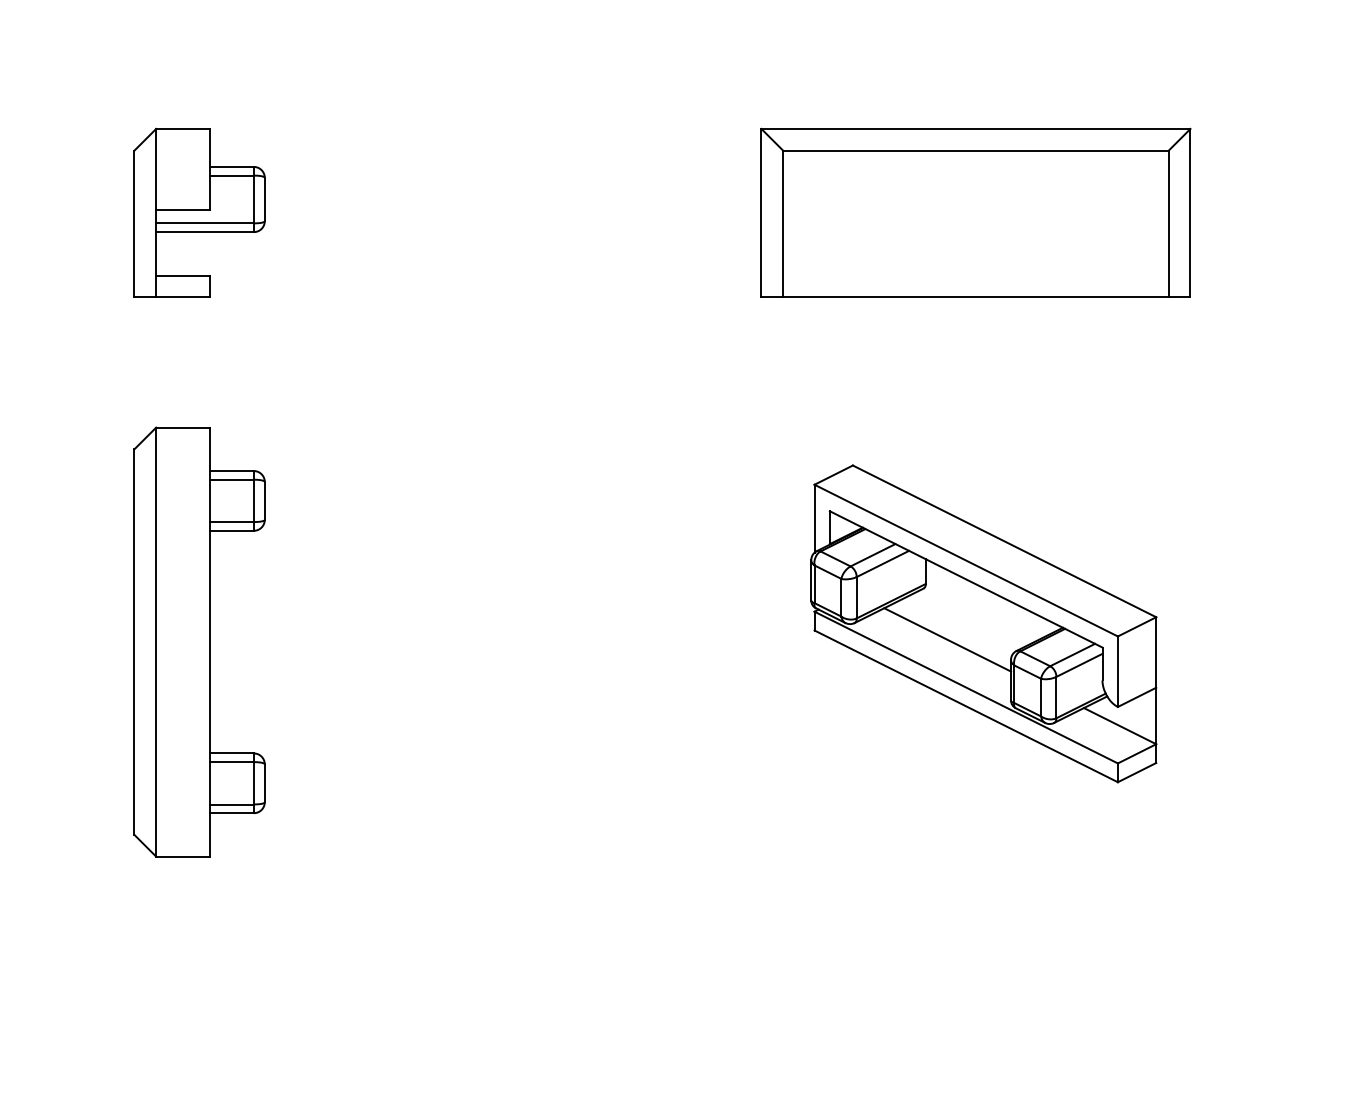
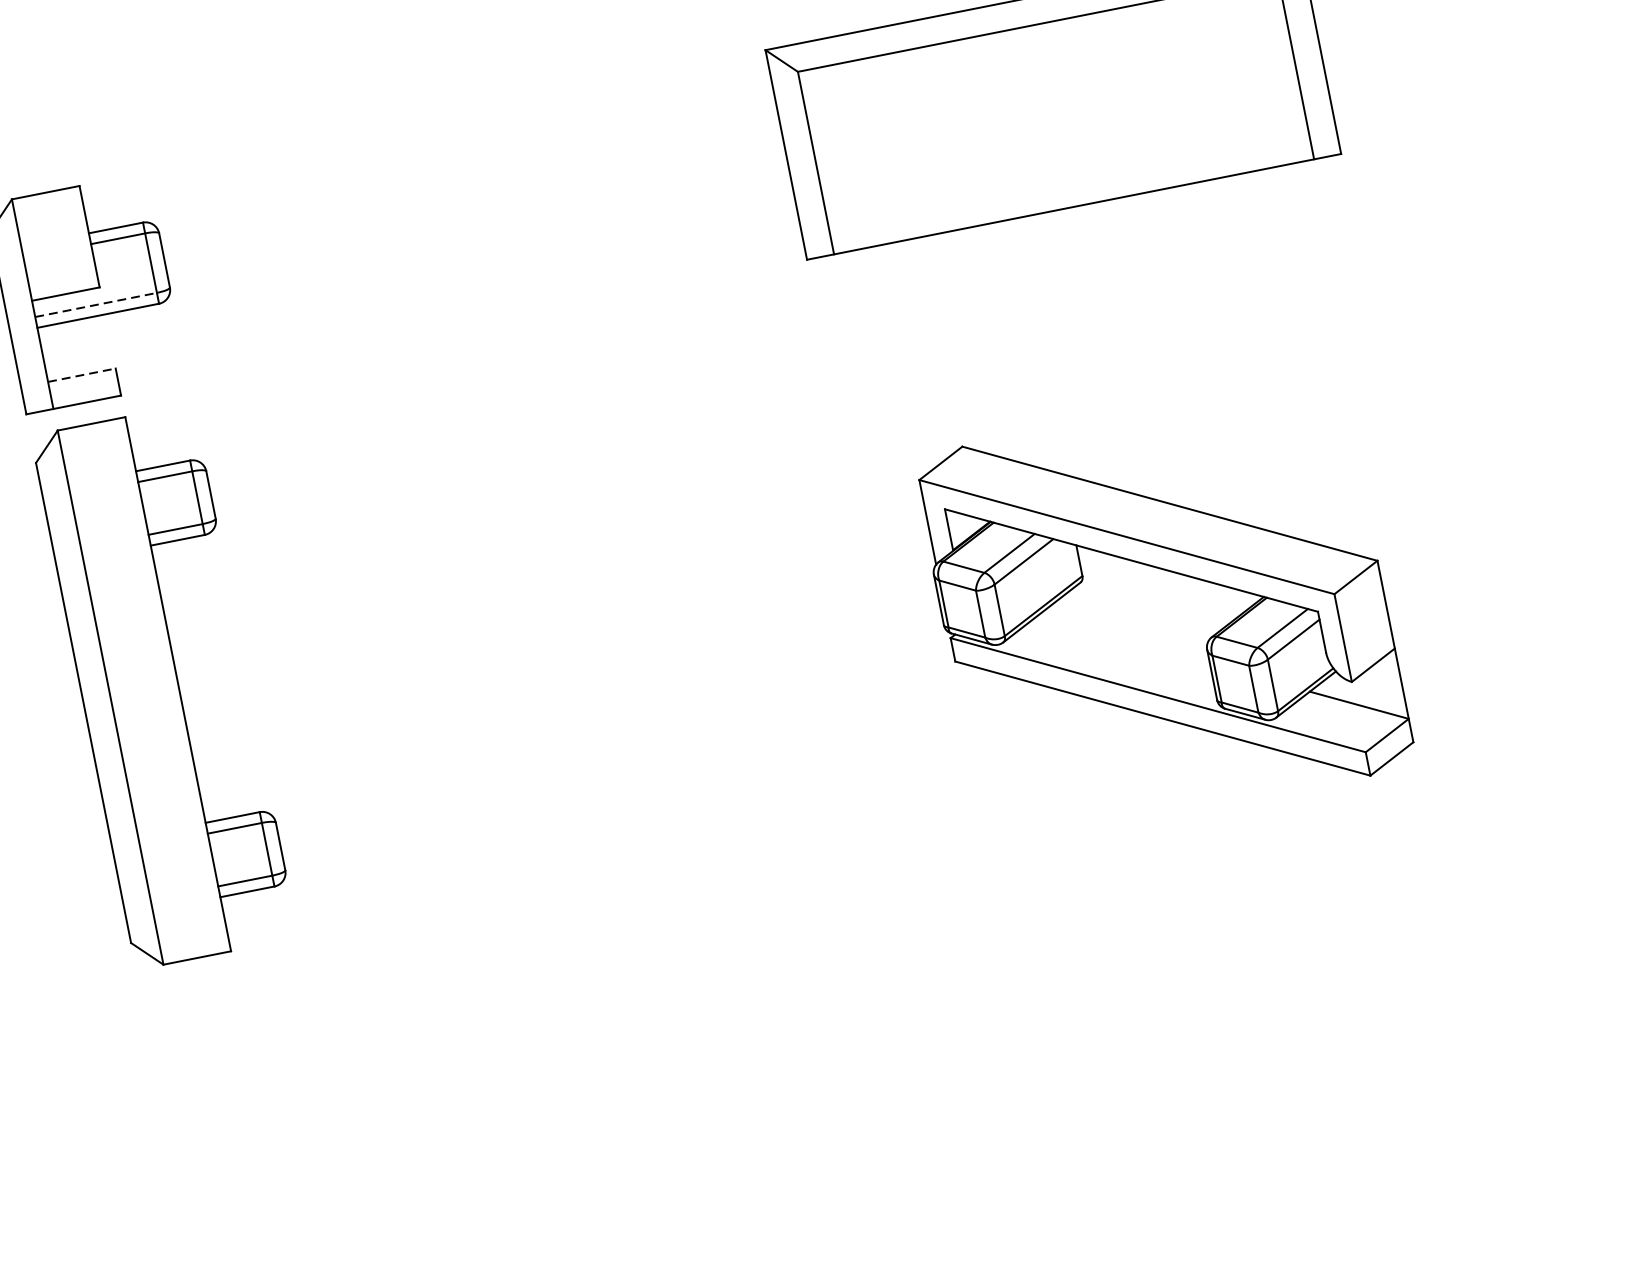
line: (205, 223) -> (96, 304), solid -> dashed
line: (183, 275) -> (82, 375), solid -> dashed
line: (947, 639) -> (1123, 639), removed
part: (199, 641) -> (164, 686), moved

